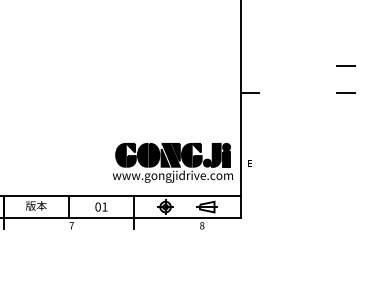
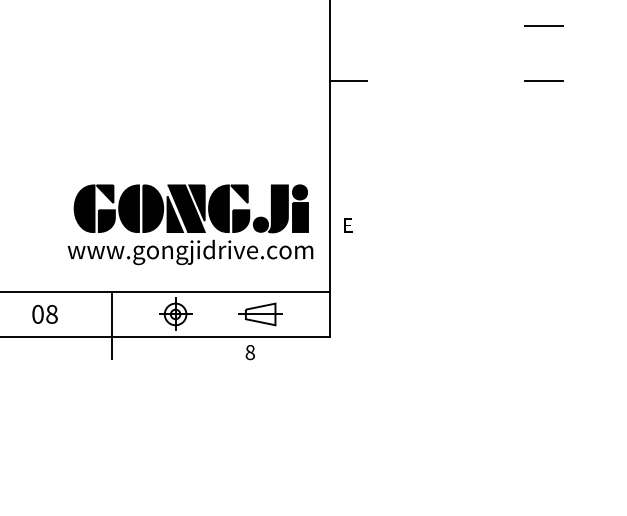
text: (104, 206) -> (50, 313), 01 -> 08

